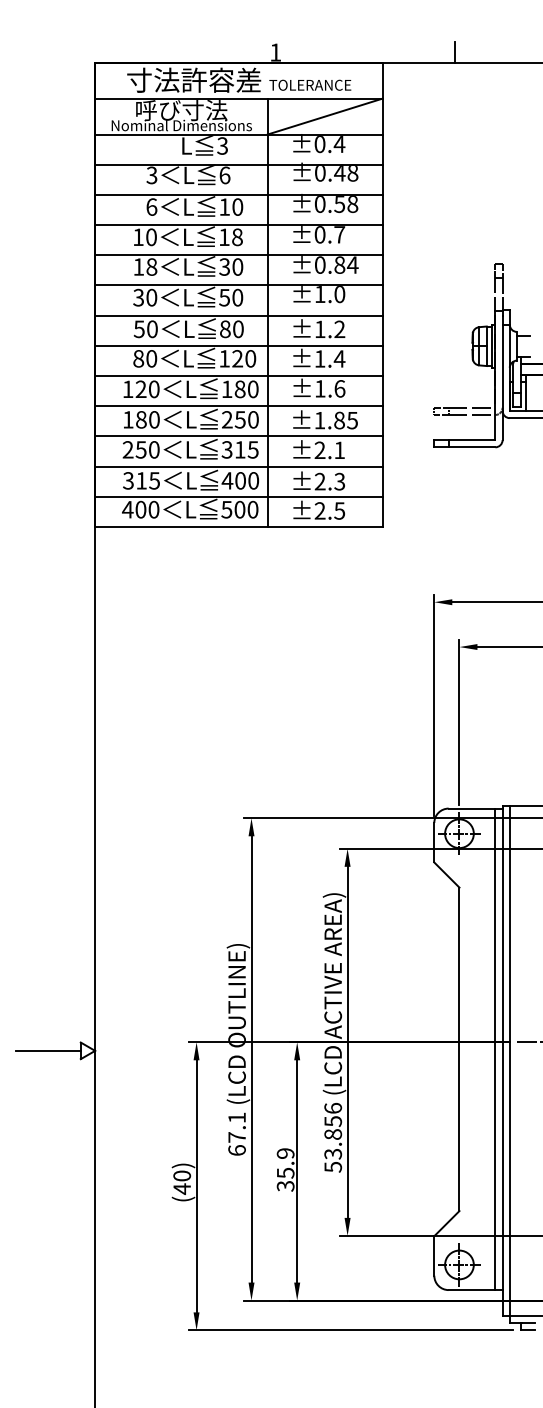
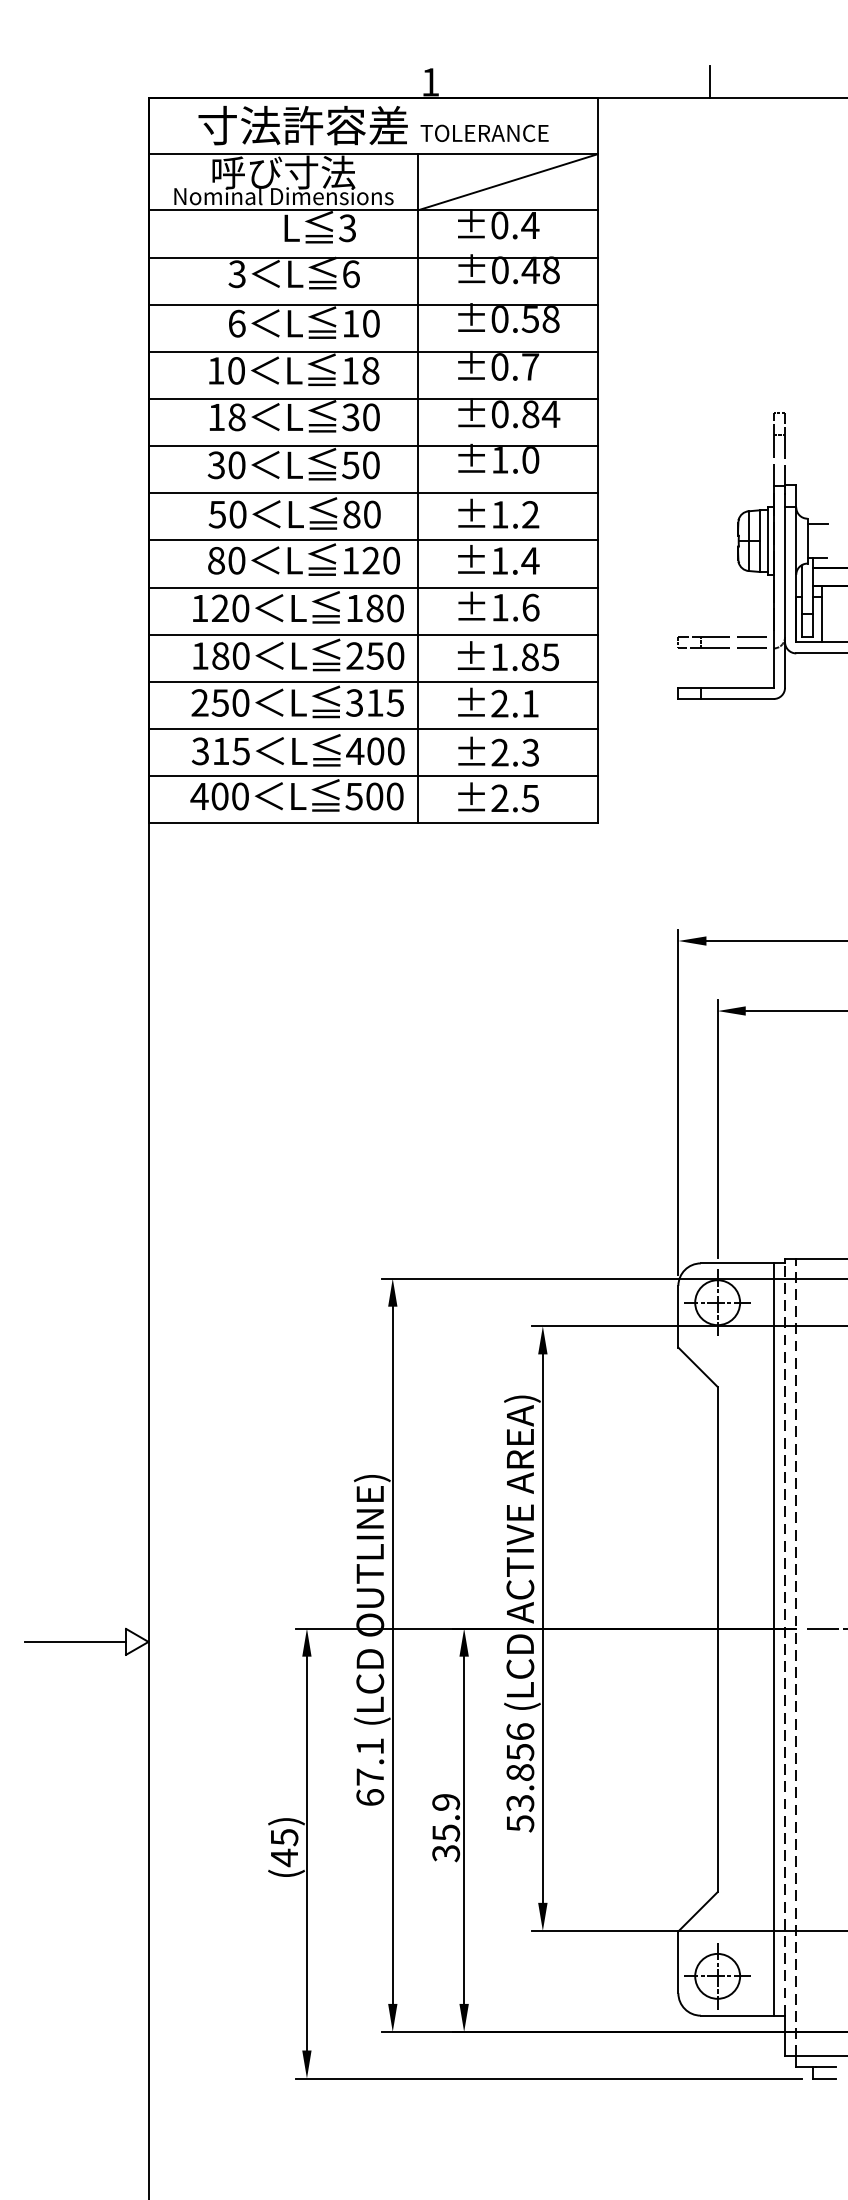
line: (502, 1049) -> (784, 1639), solid -> dashed
line: (509, 1060) -> (795, 1656), solid -> dashed
text: (181, 1175) -> (283, 1836), (40) -> (45)

